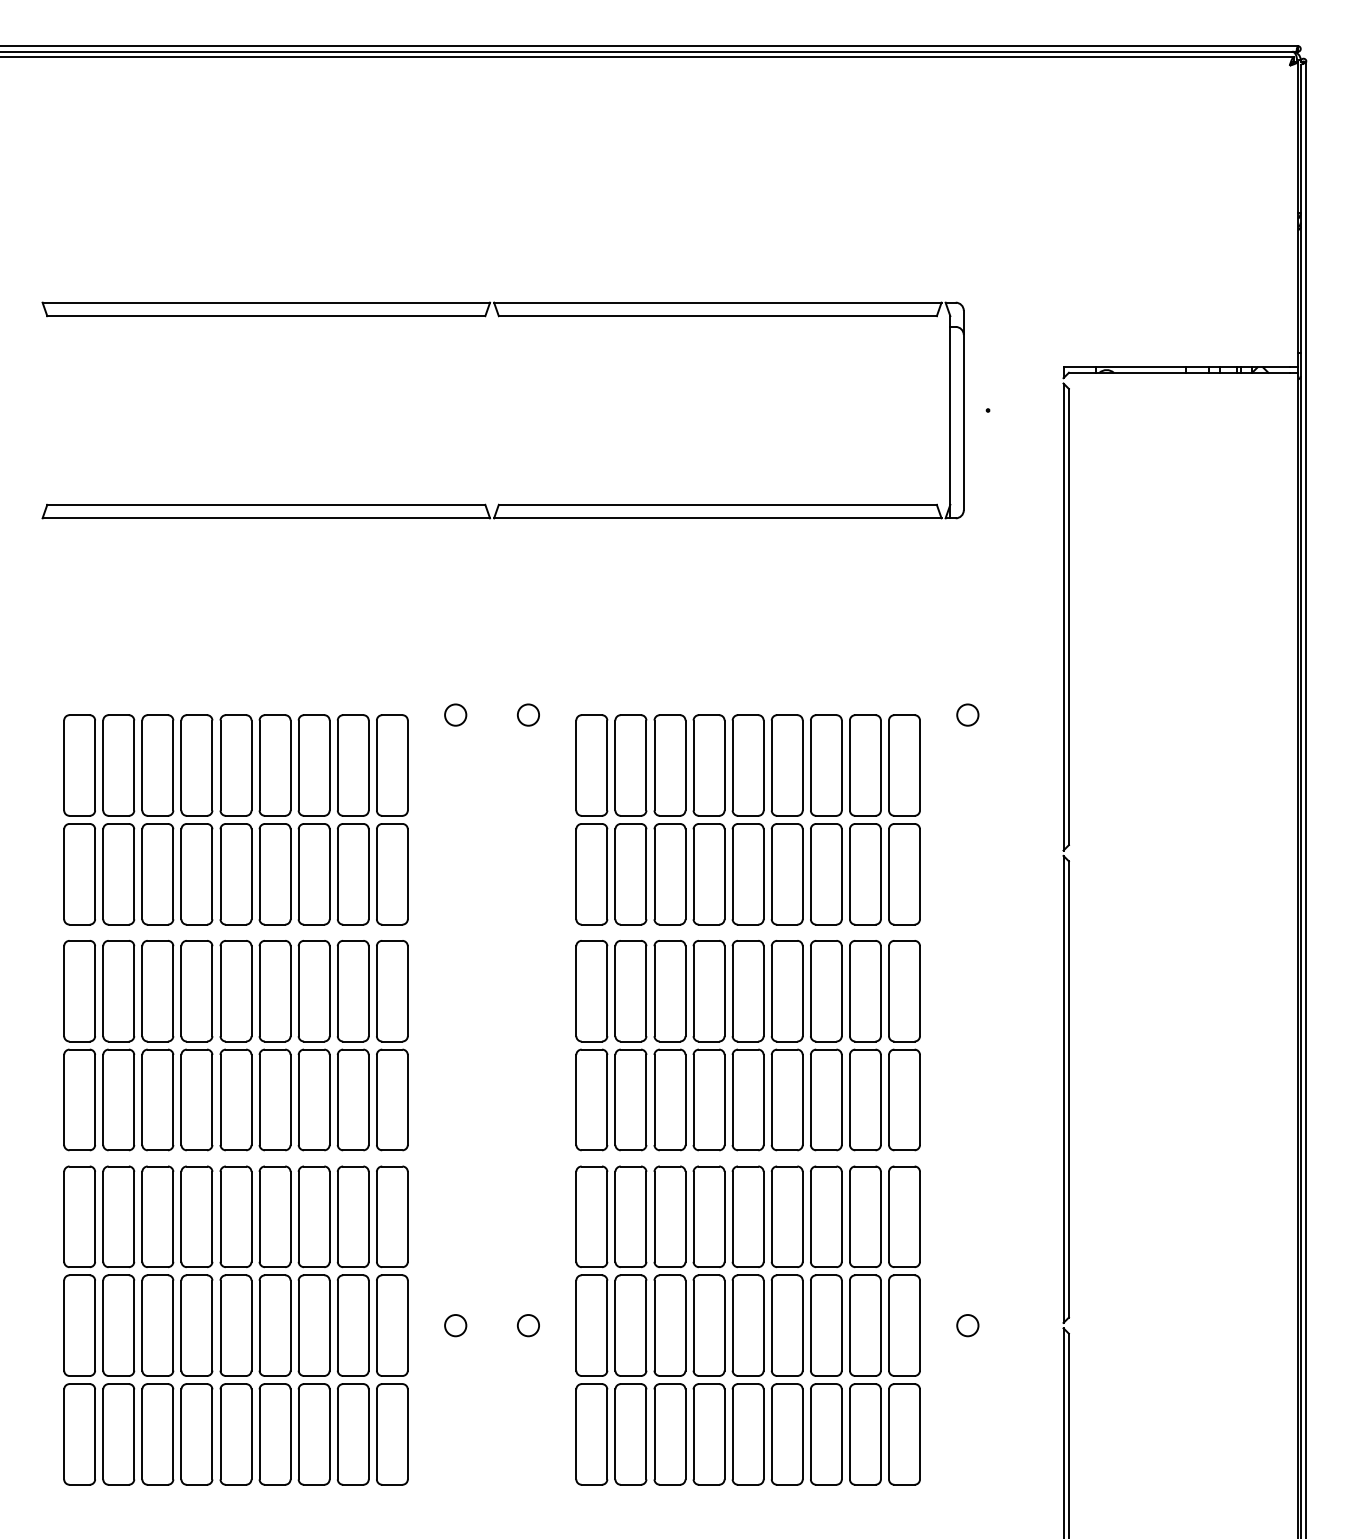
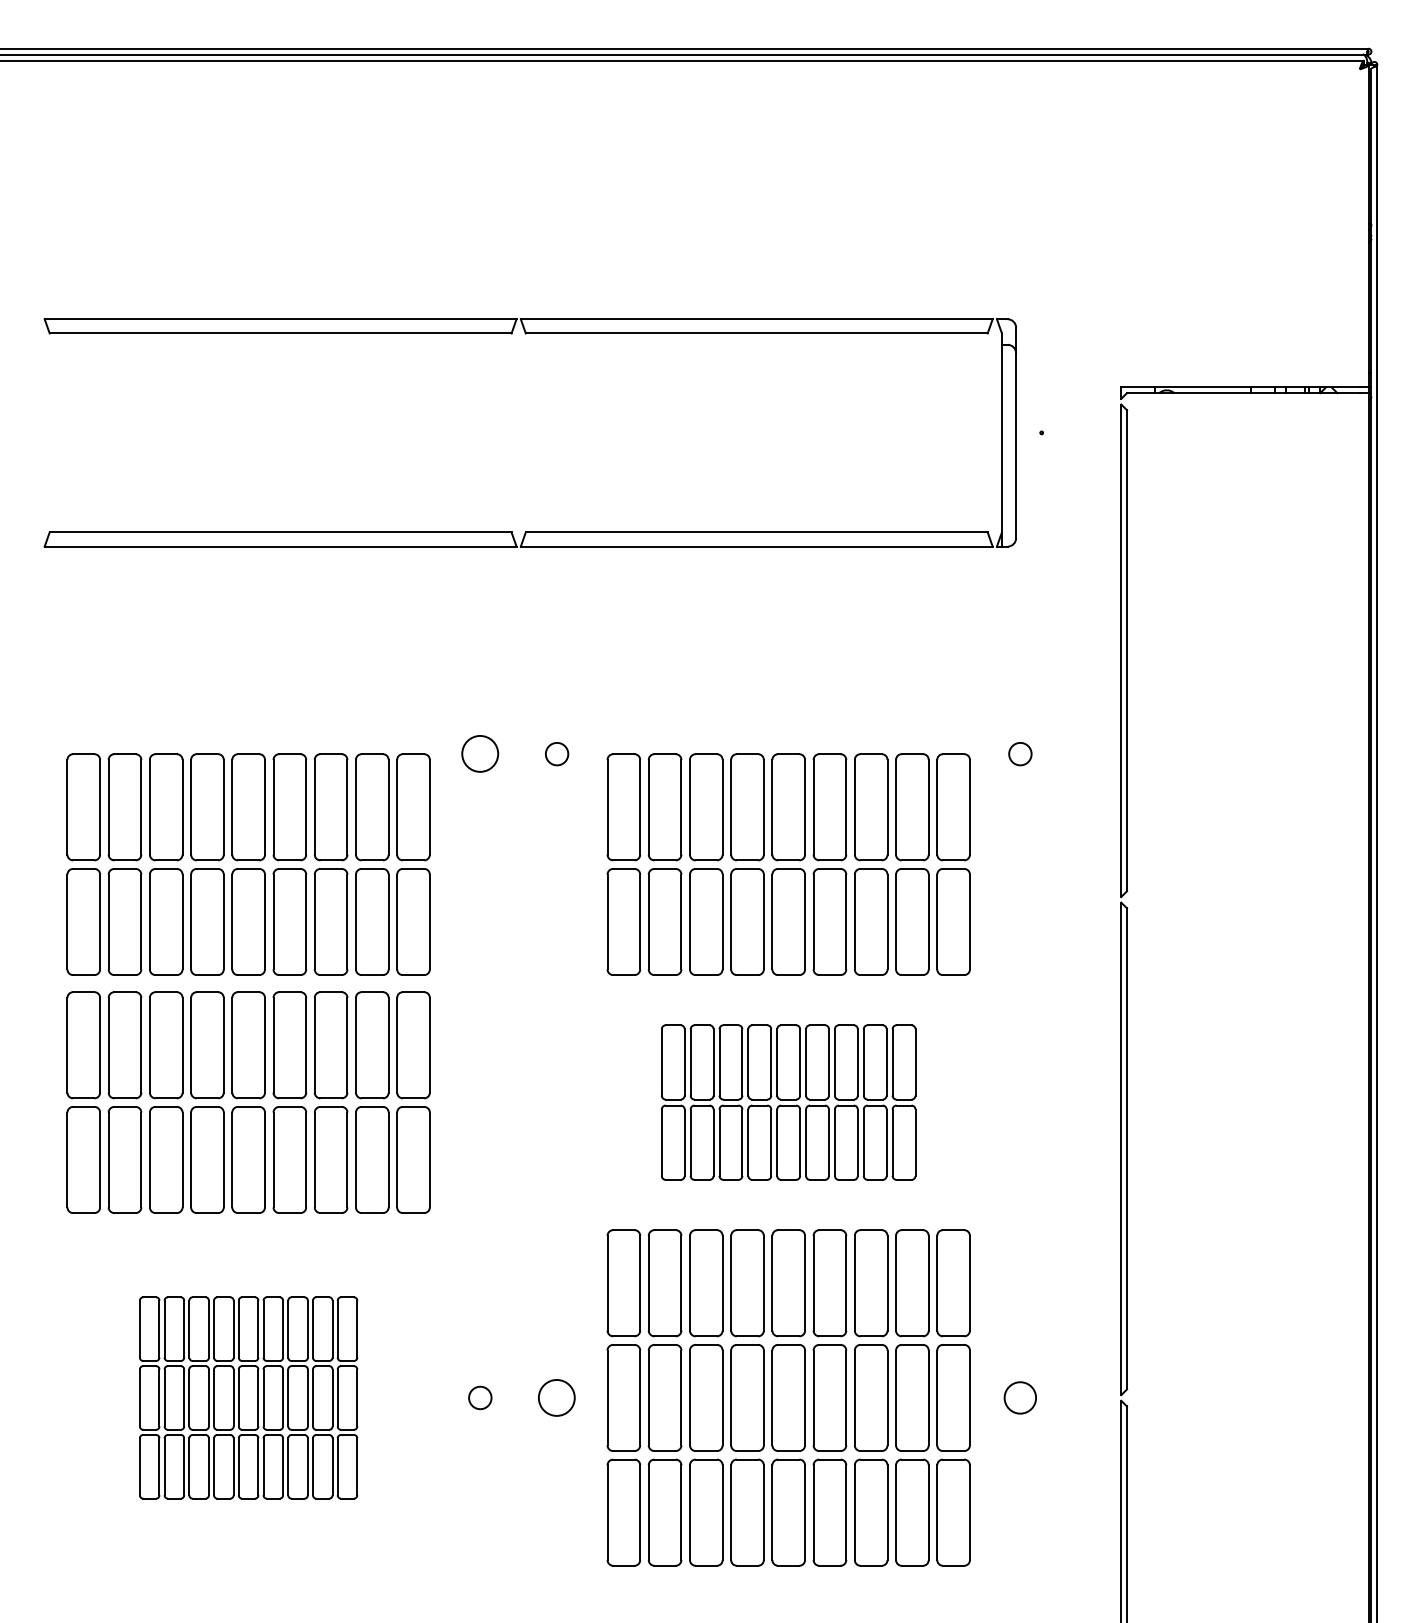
circle: (455, 715) -> (480, 754), size x1.6
part: (747, 1045) -> (788, 1102), size x0.7
part: (235, 1325) -> (248, 1397), size x0.6
circle: (528, 1325) -> (557, 1397), size x1.6
circle: (967, 1325) -> (1020, 1397), size x1.4

